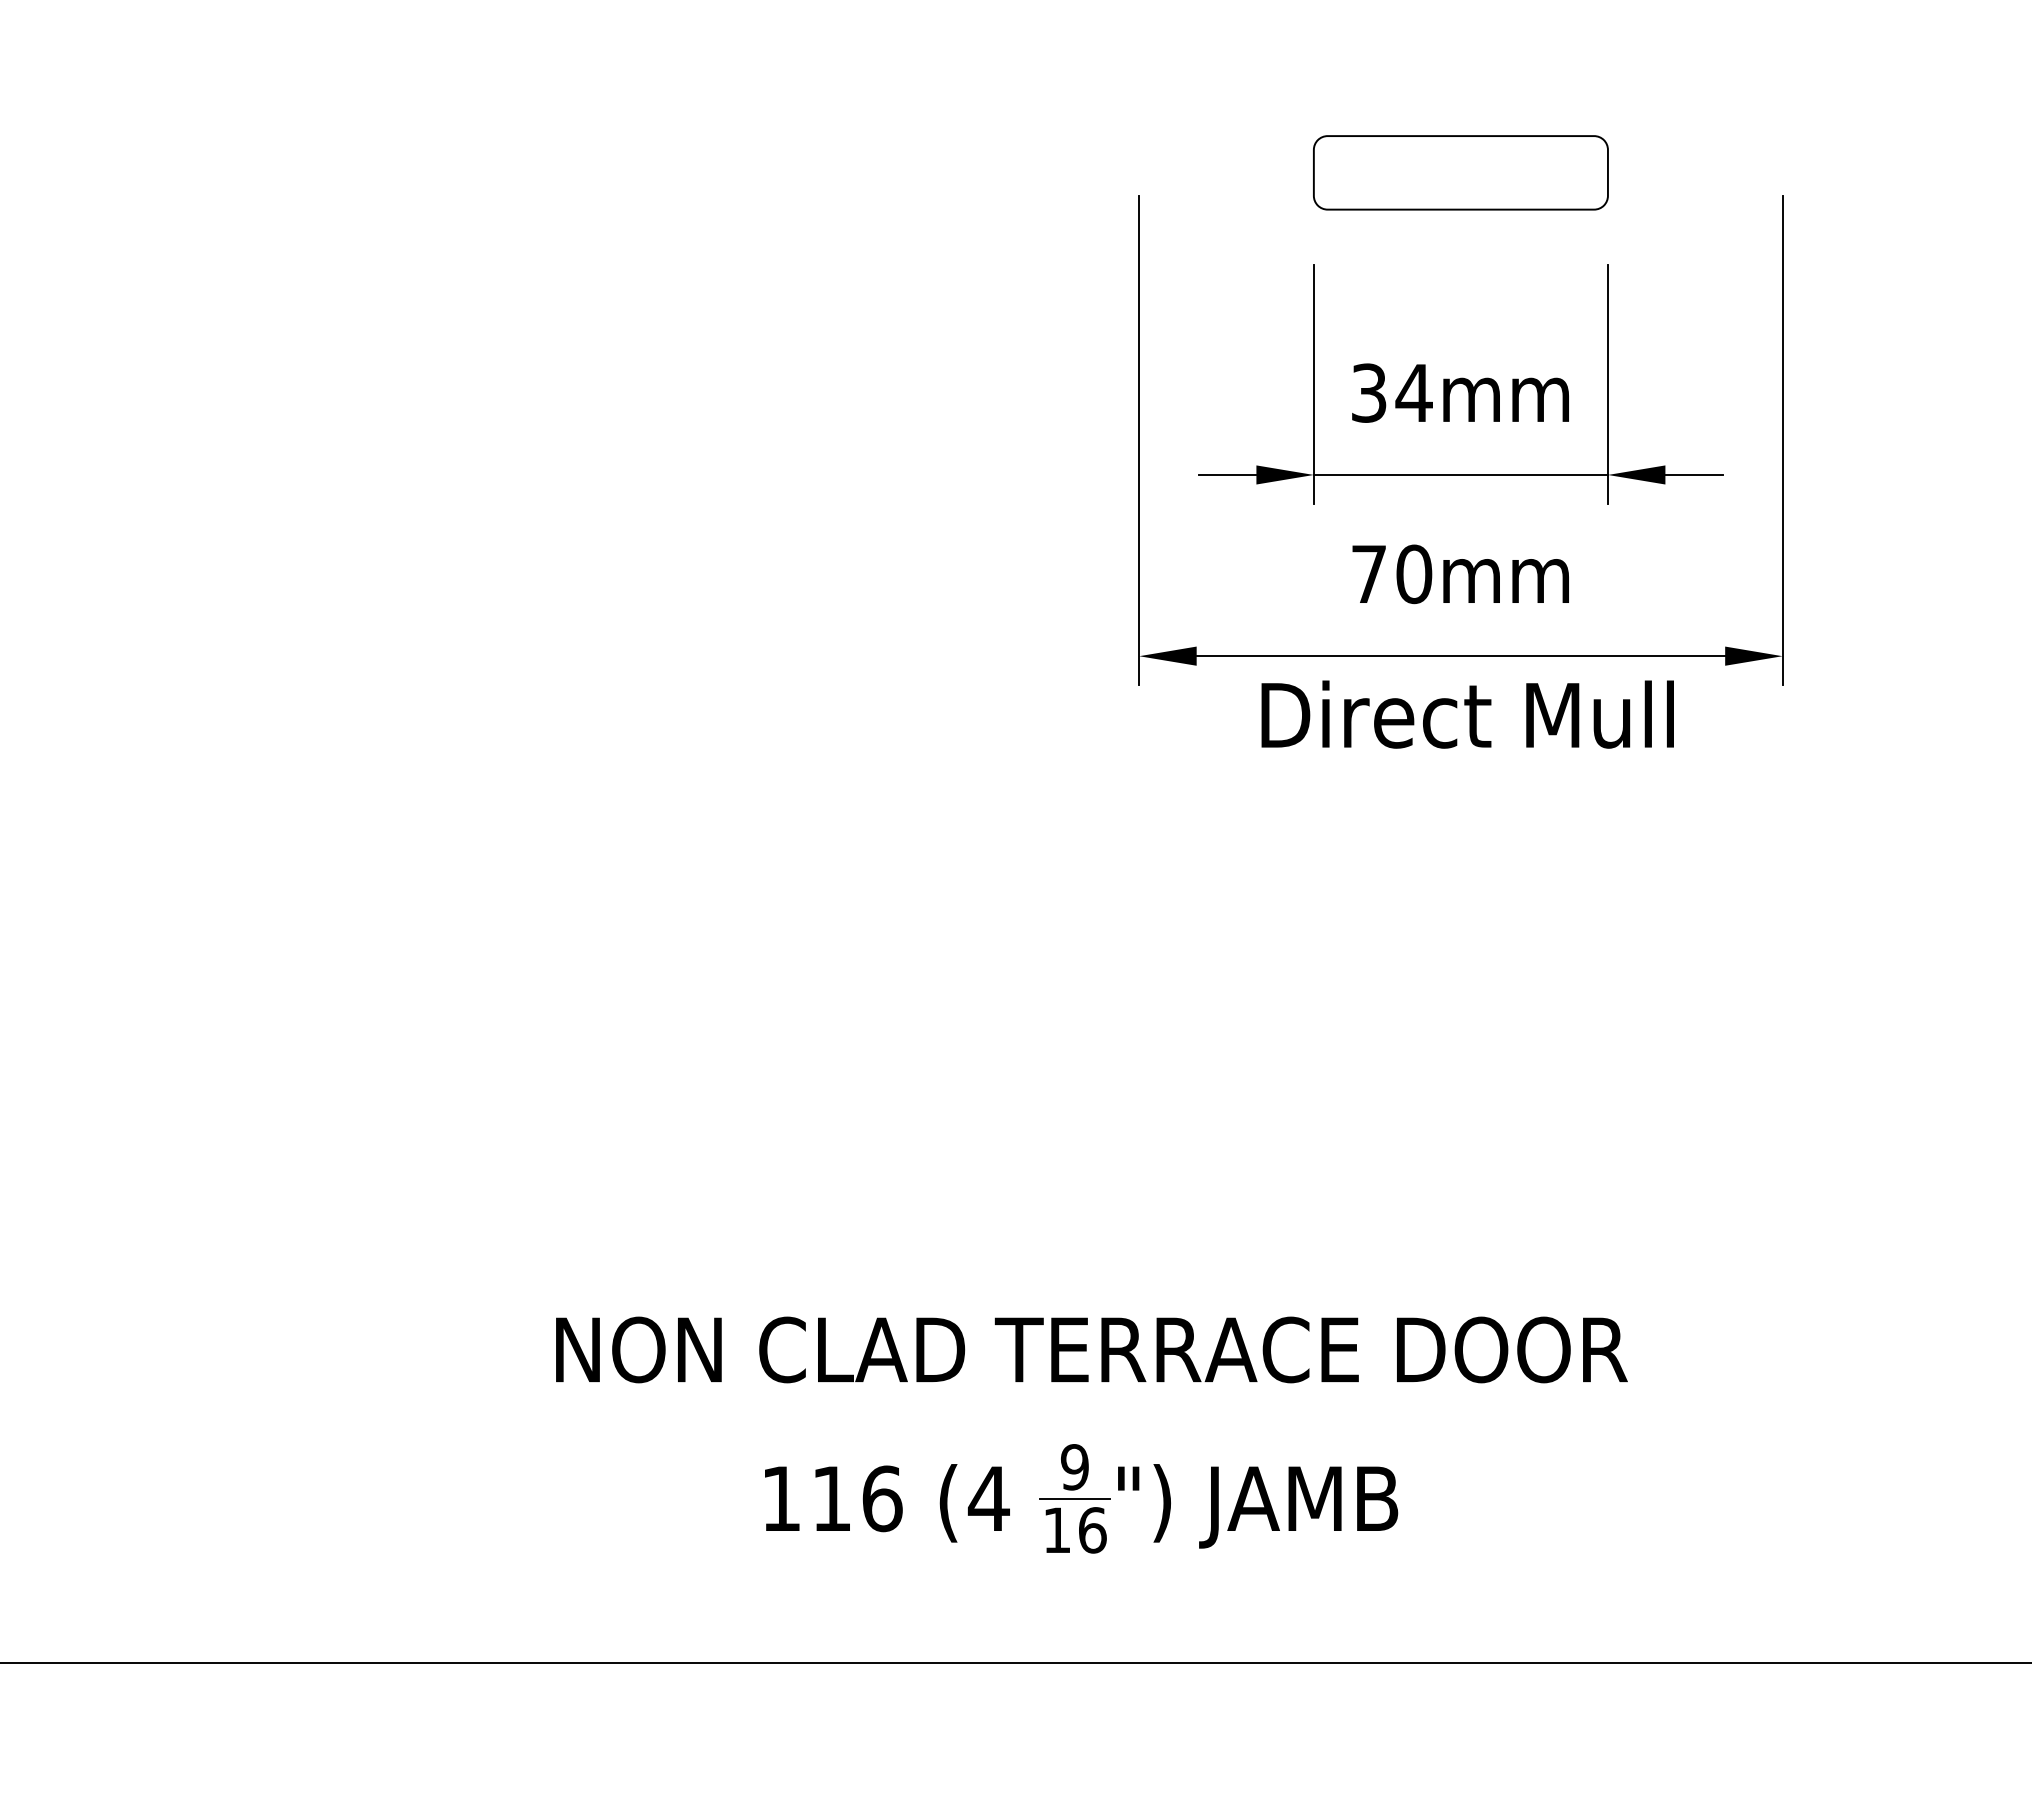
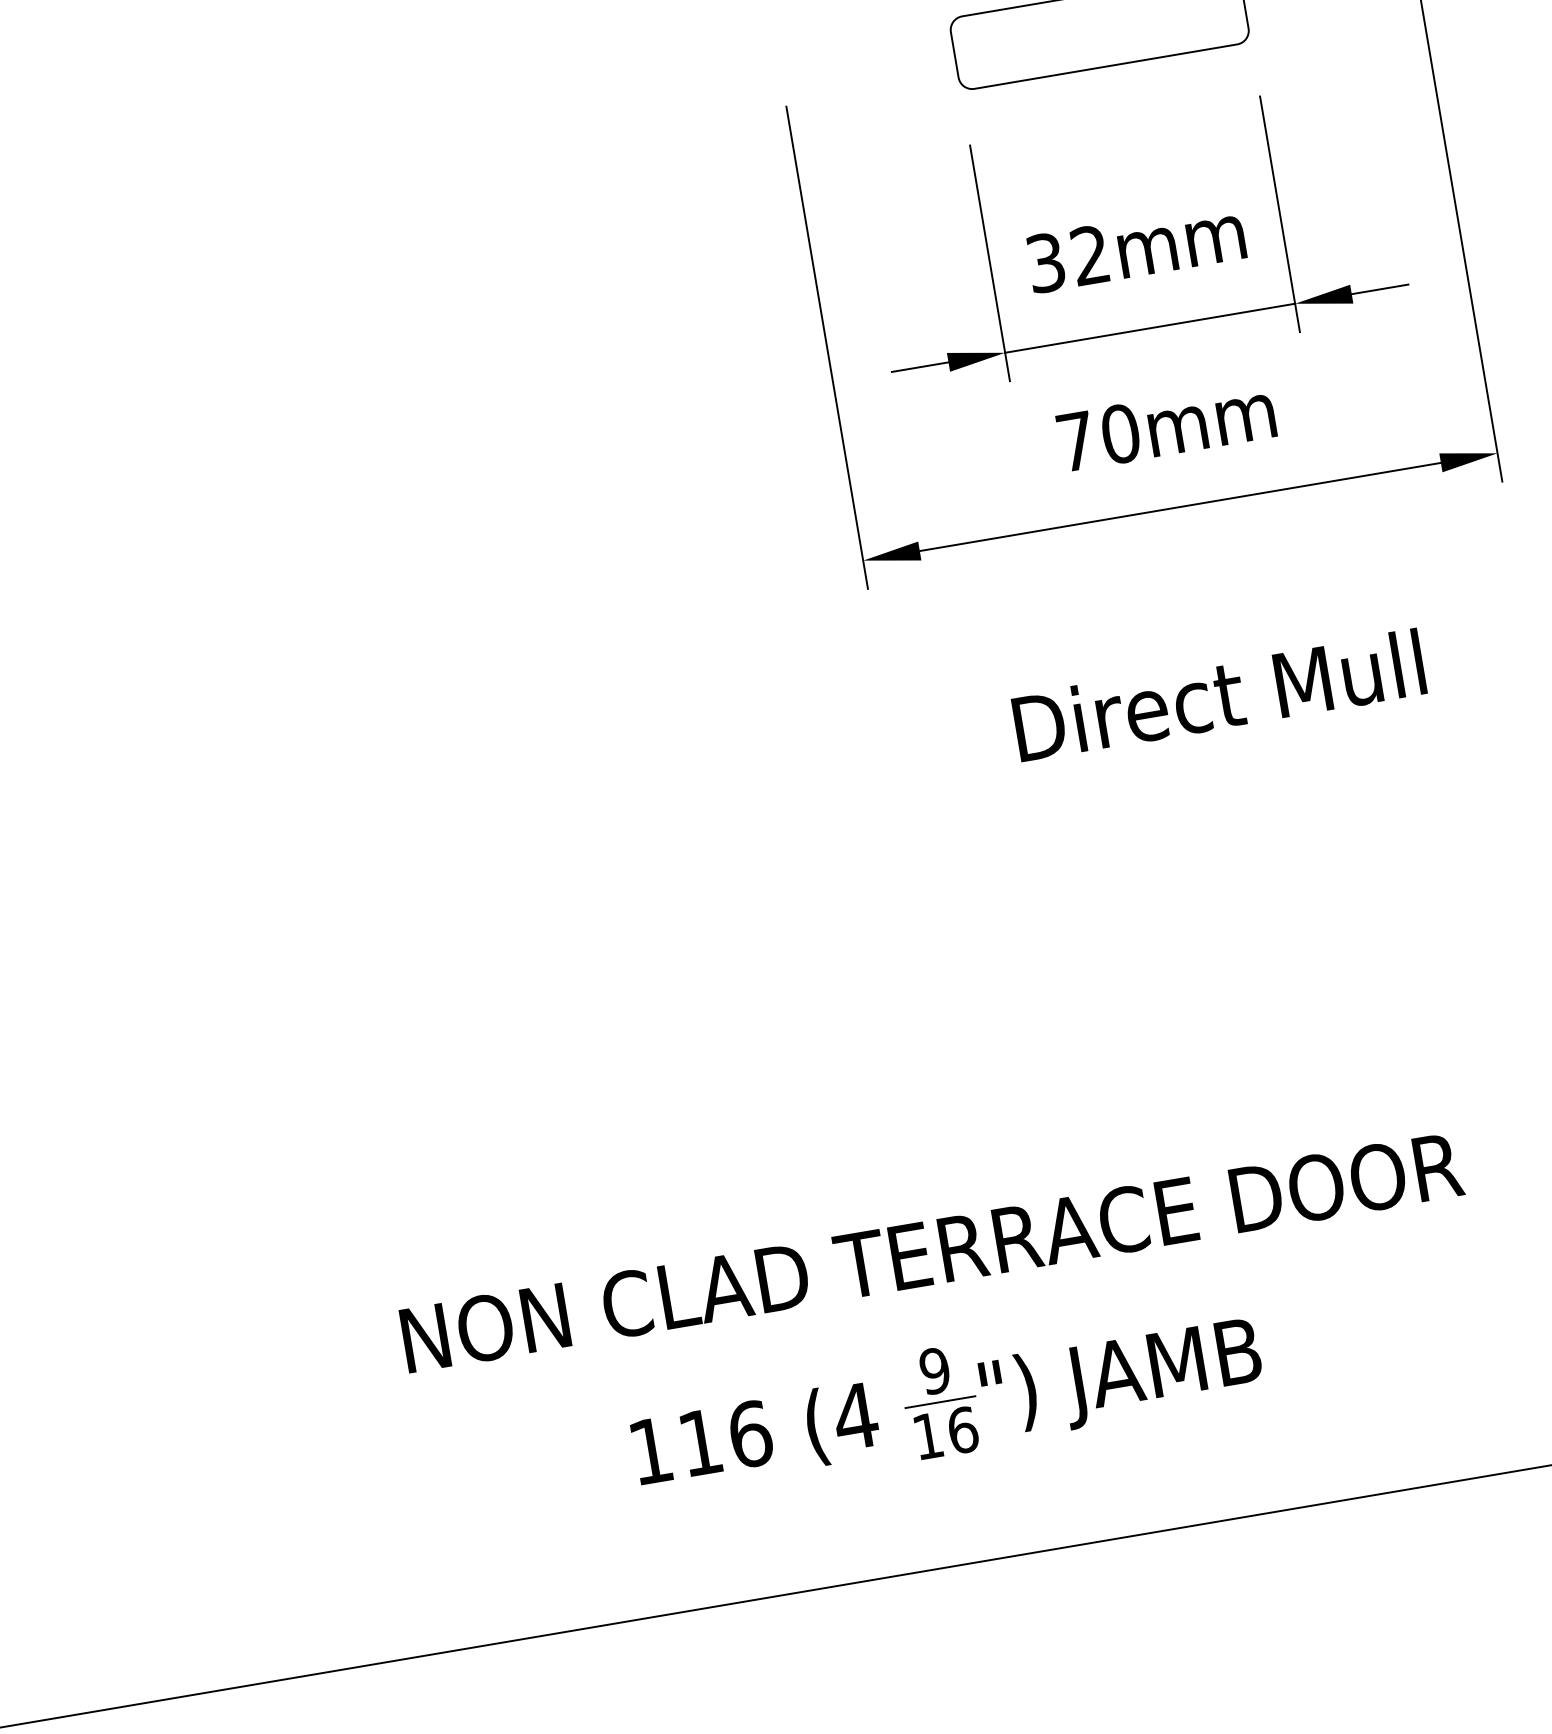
text: (1413, 392) -> (1089, 254), 34mm -> 32mm
text: (1467, 714) -> (1218, 695), moved

